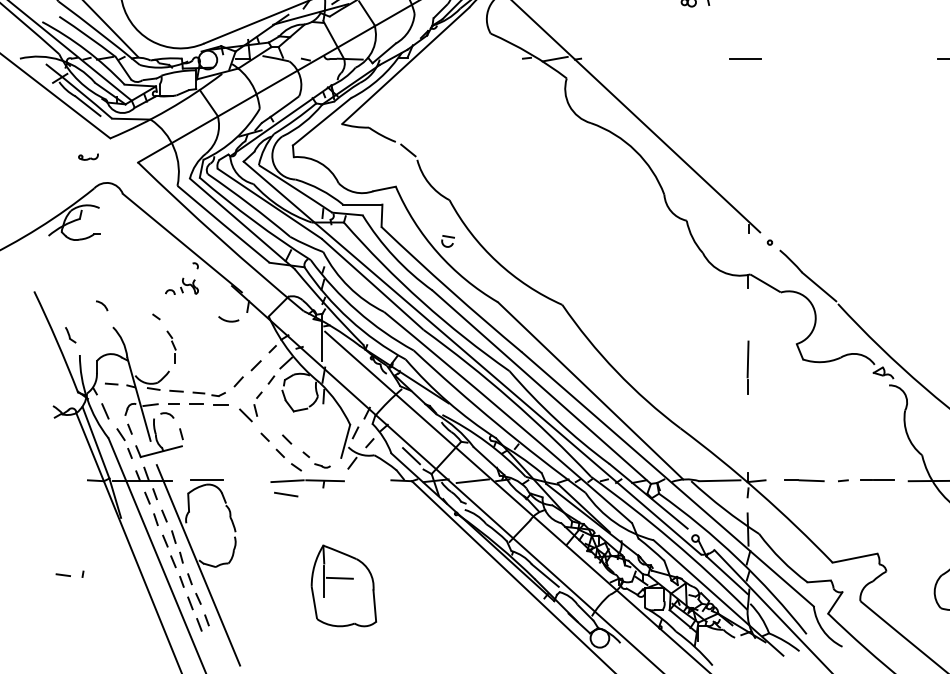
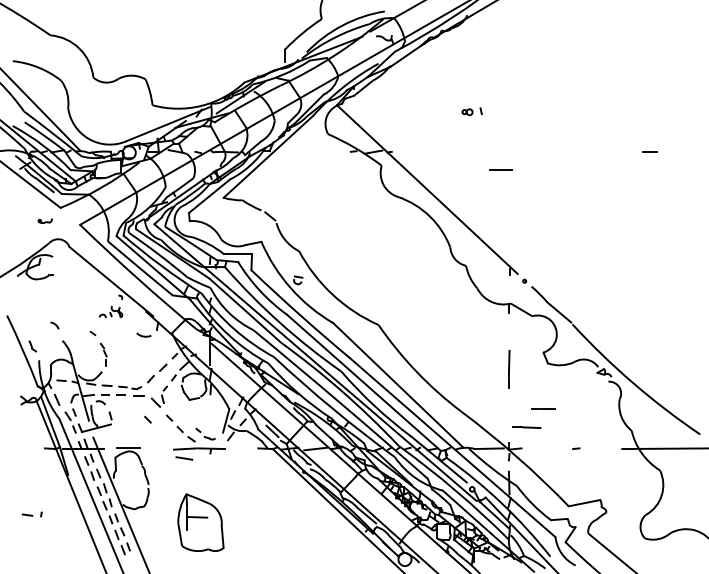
line: (744, 58) -> (500, 169), moved
line: (286, 439) -> (147, 419), moved
line: (877, 479) -> (543, 408), moved
line: (803, 480) -> (526, 427), moved
part: (343, 585) -> (200, 522), moved

